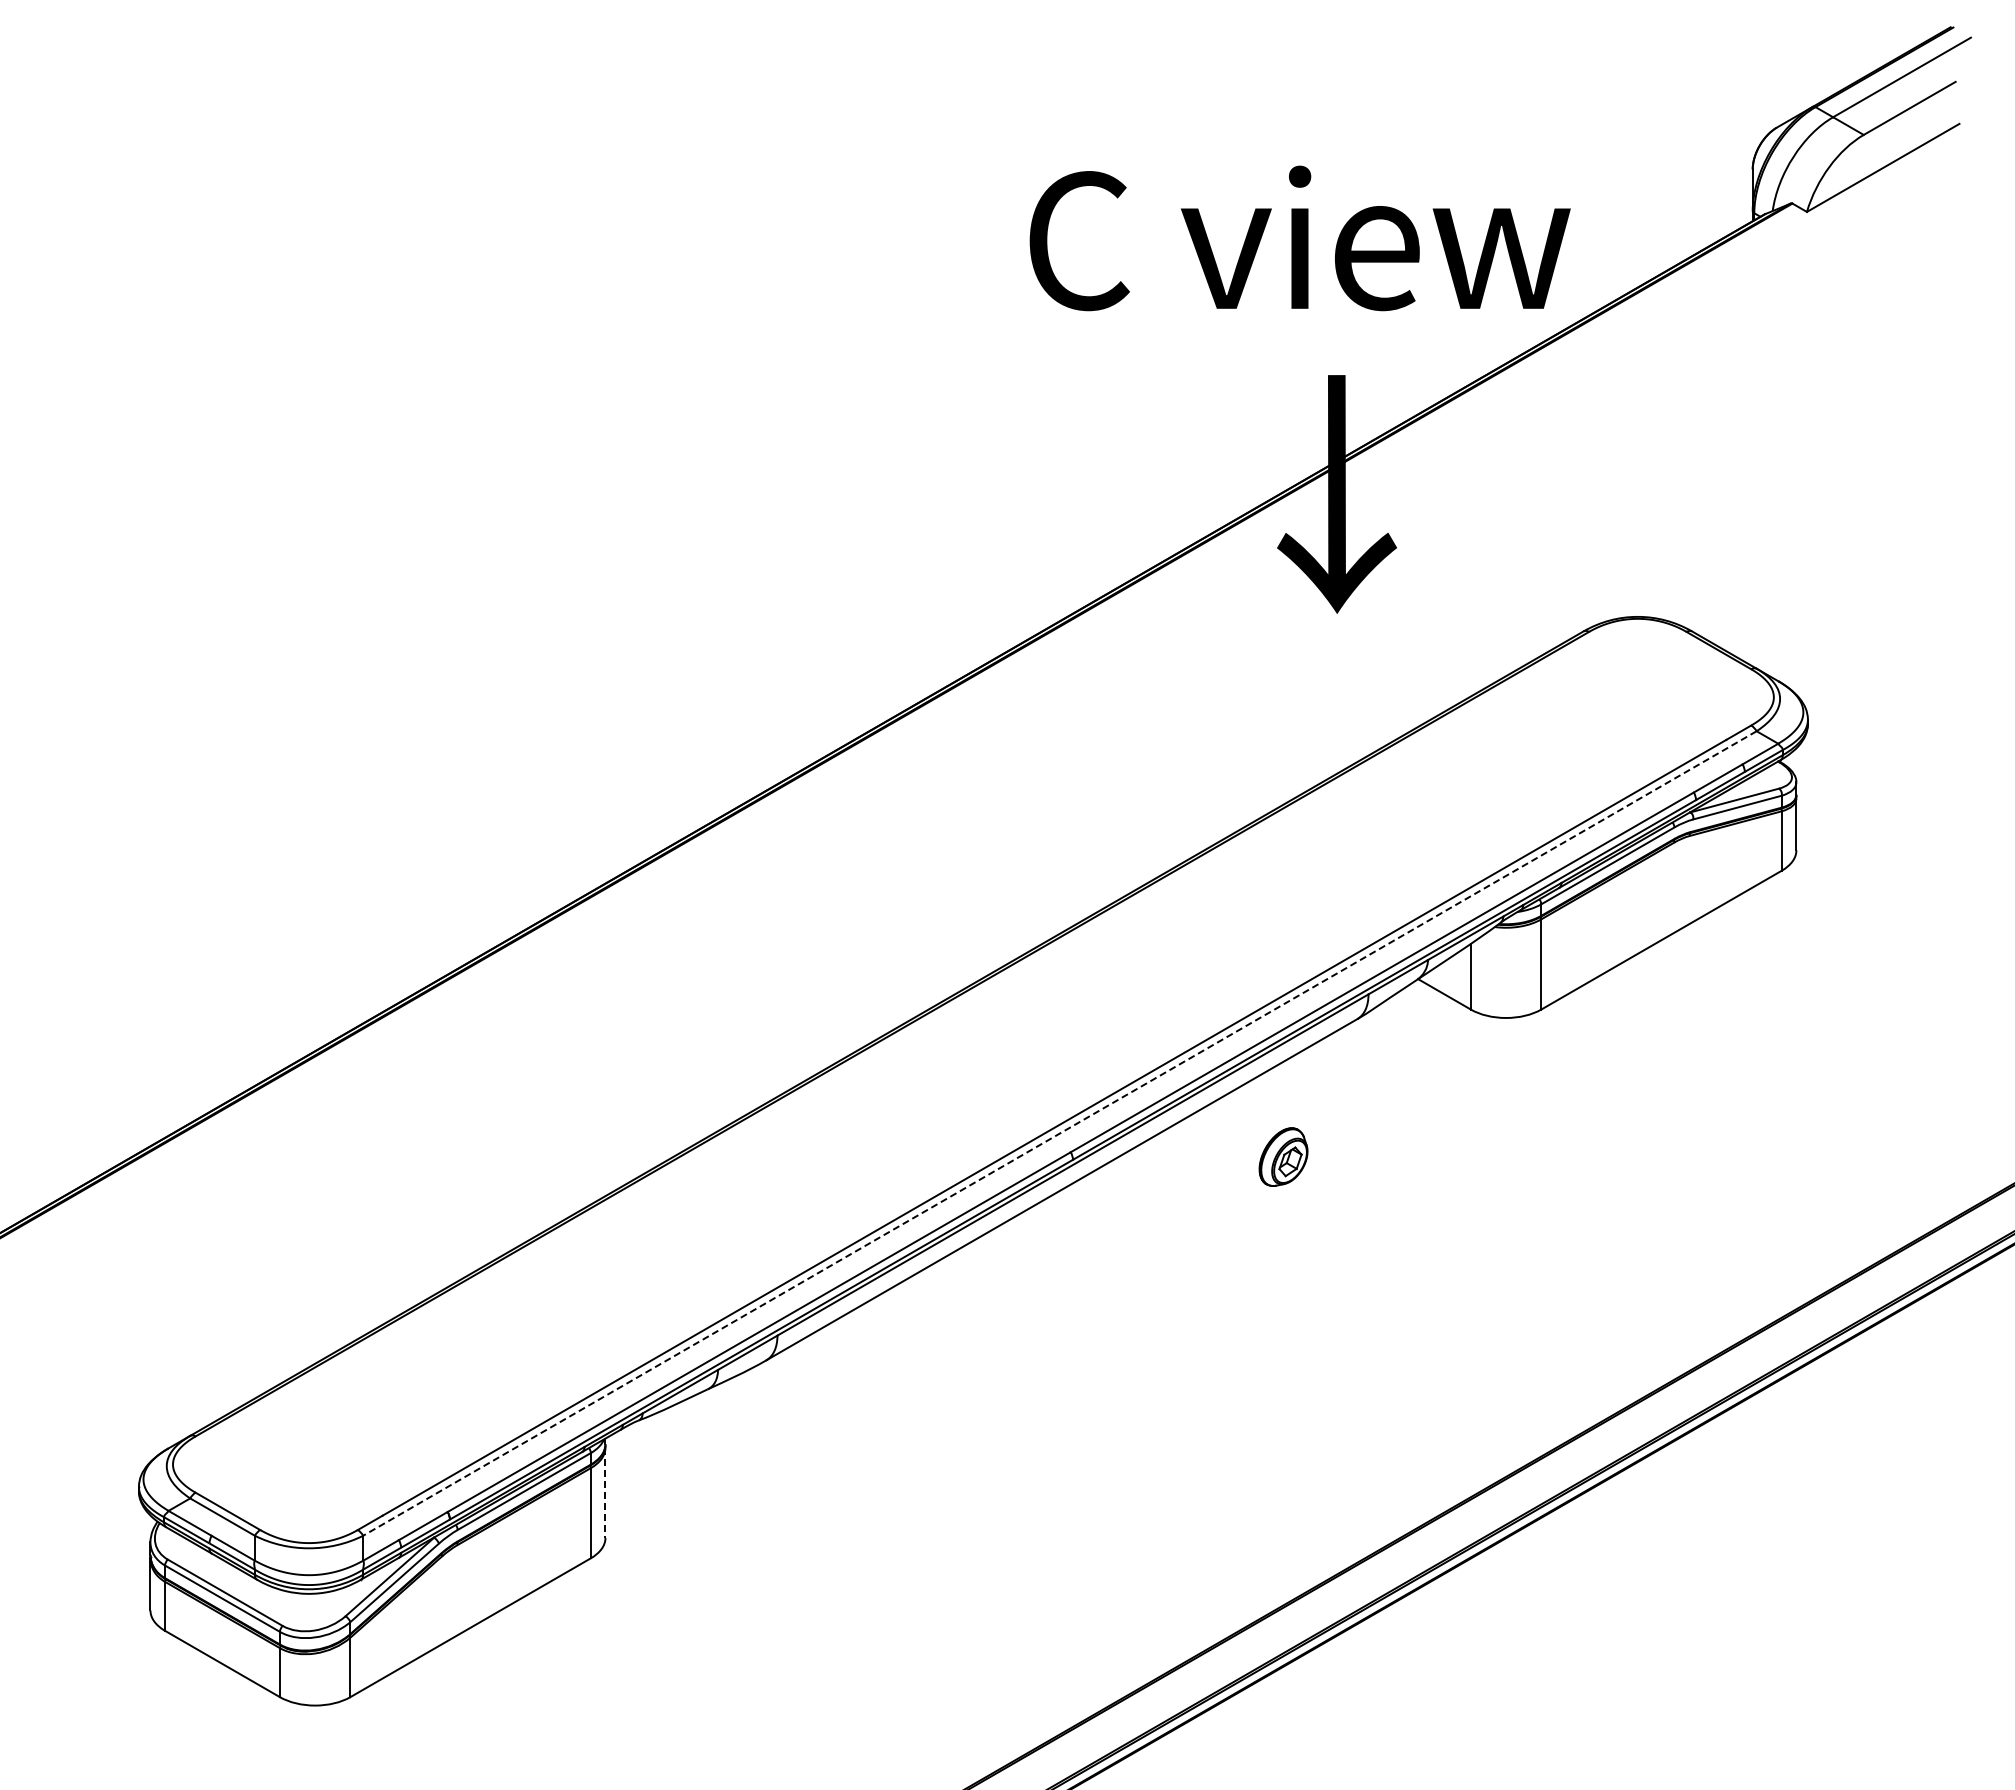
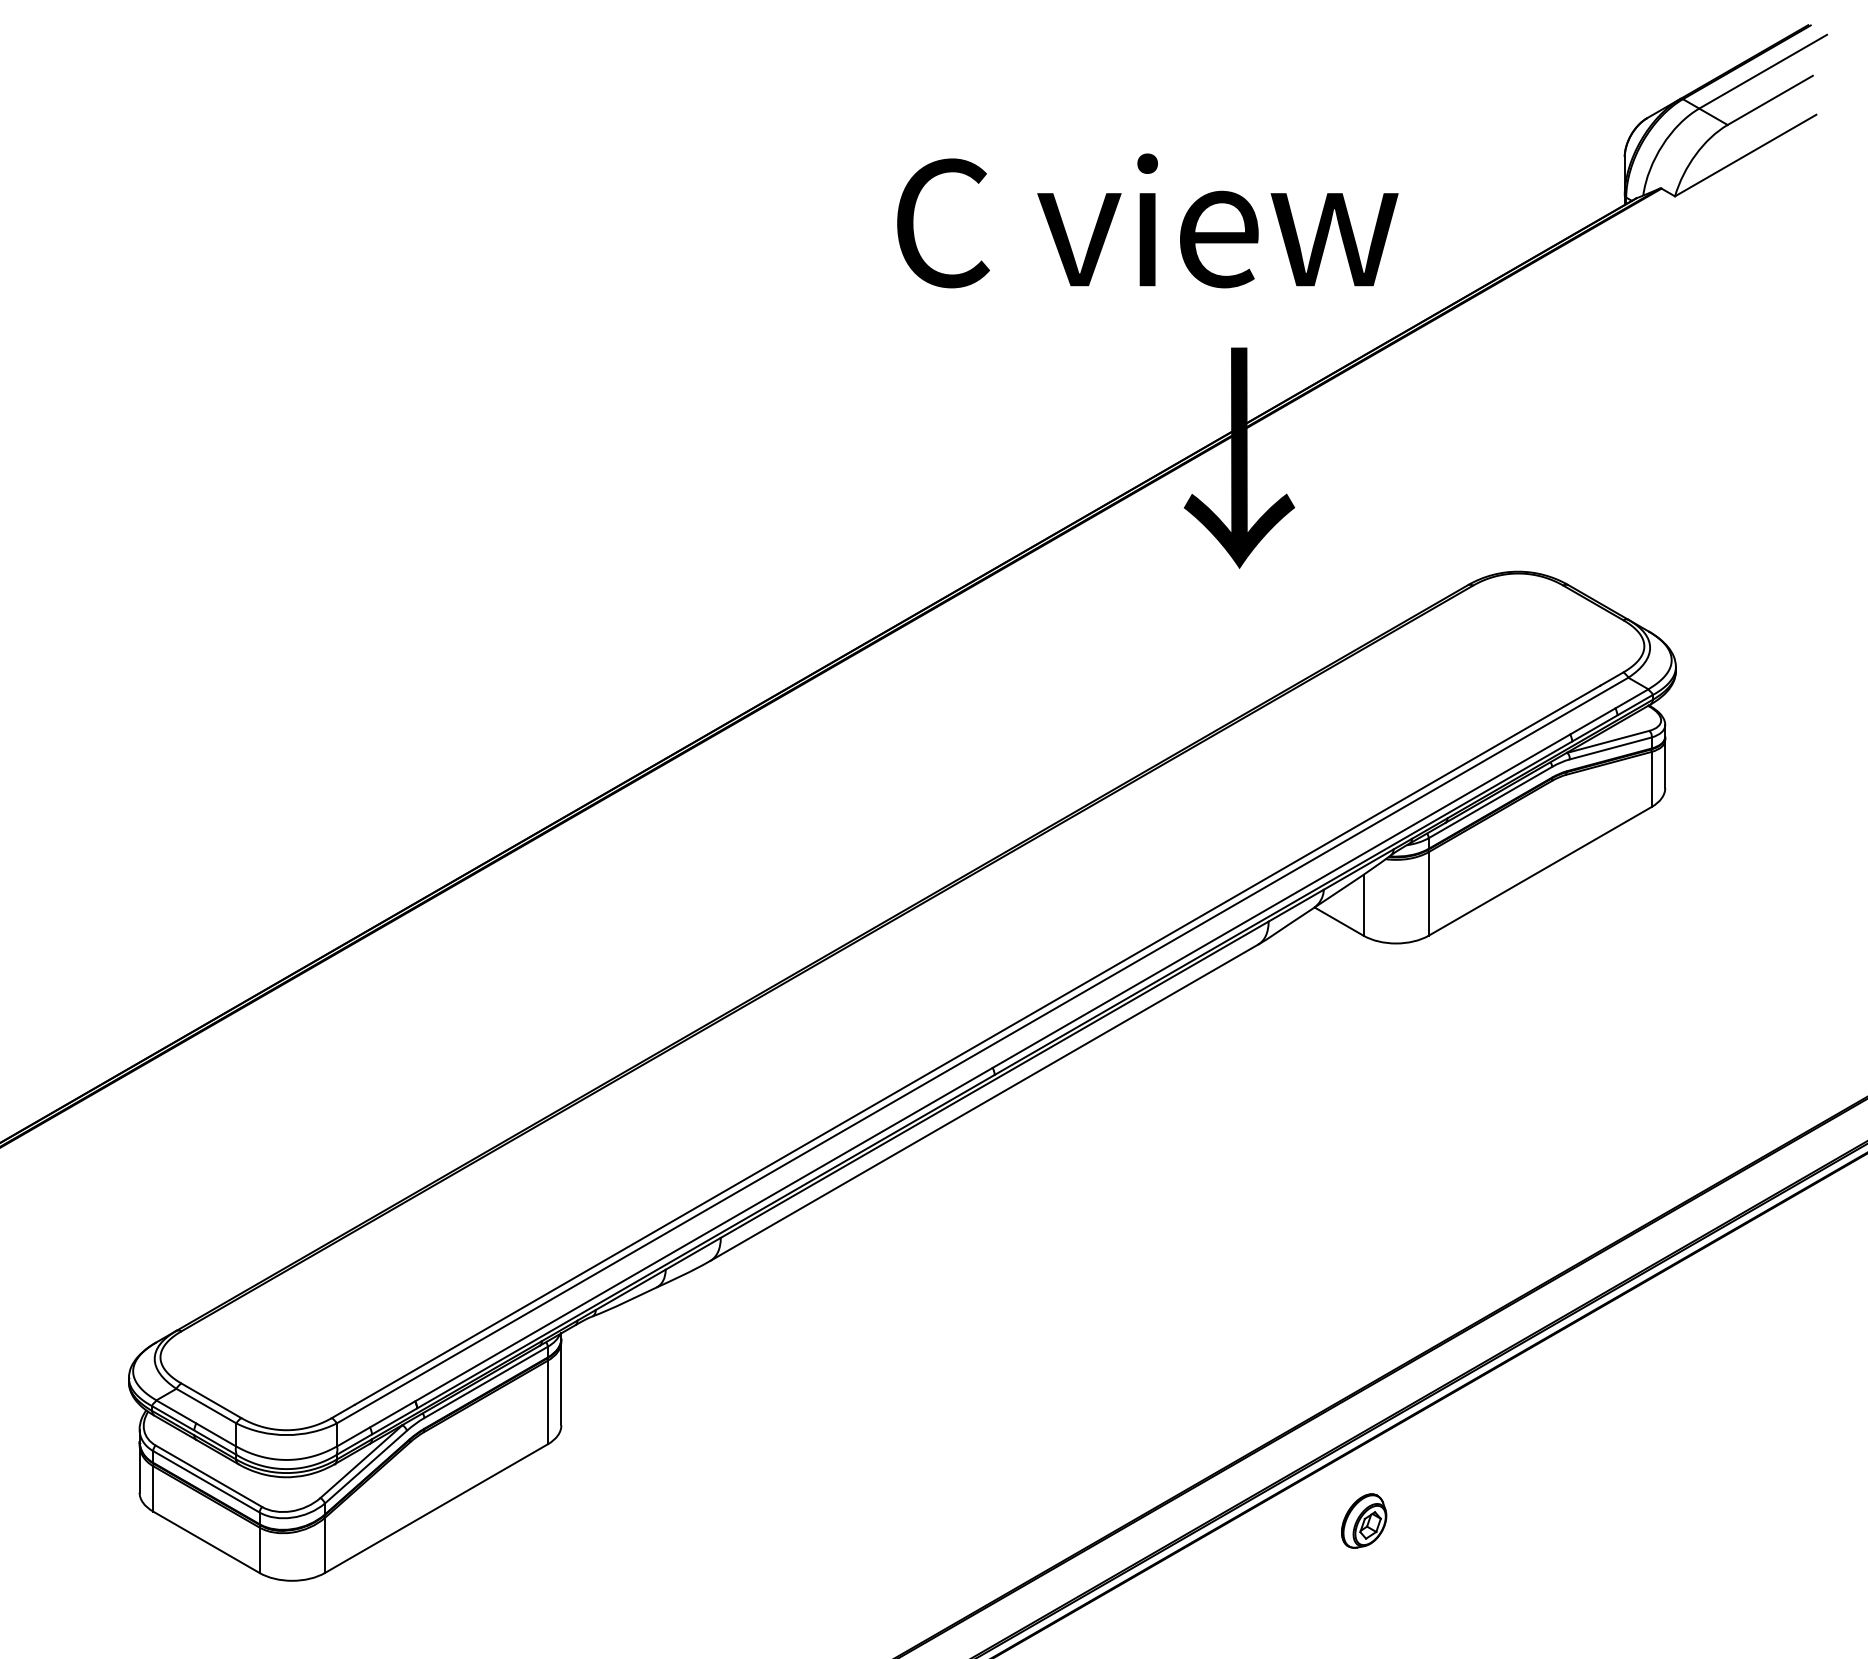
text: (1299, 238) -> (1147, 220), moved
line: (1059, 1133) -> (982, 1050), dashed -> solid
part: (1283, 1156) -> (1364, 1520), moved
line: (605, 1493) -> (561, 1384), dashed -> solid

